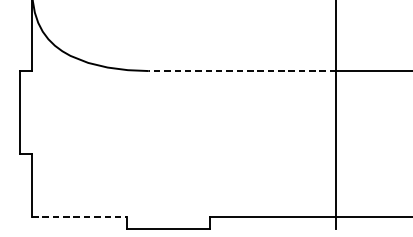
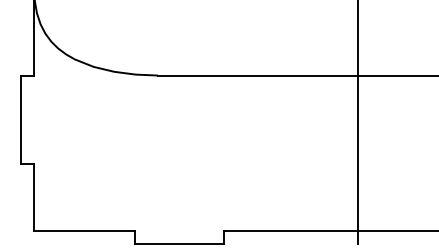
line: (242, 71) -> (257, 75), dashed -> solid
line: (79, 216) -> (84, 230), dashed -> solid

